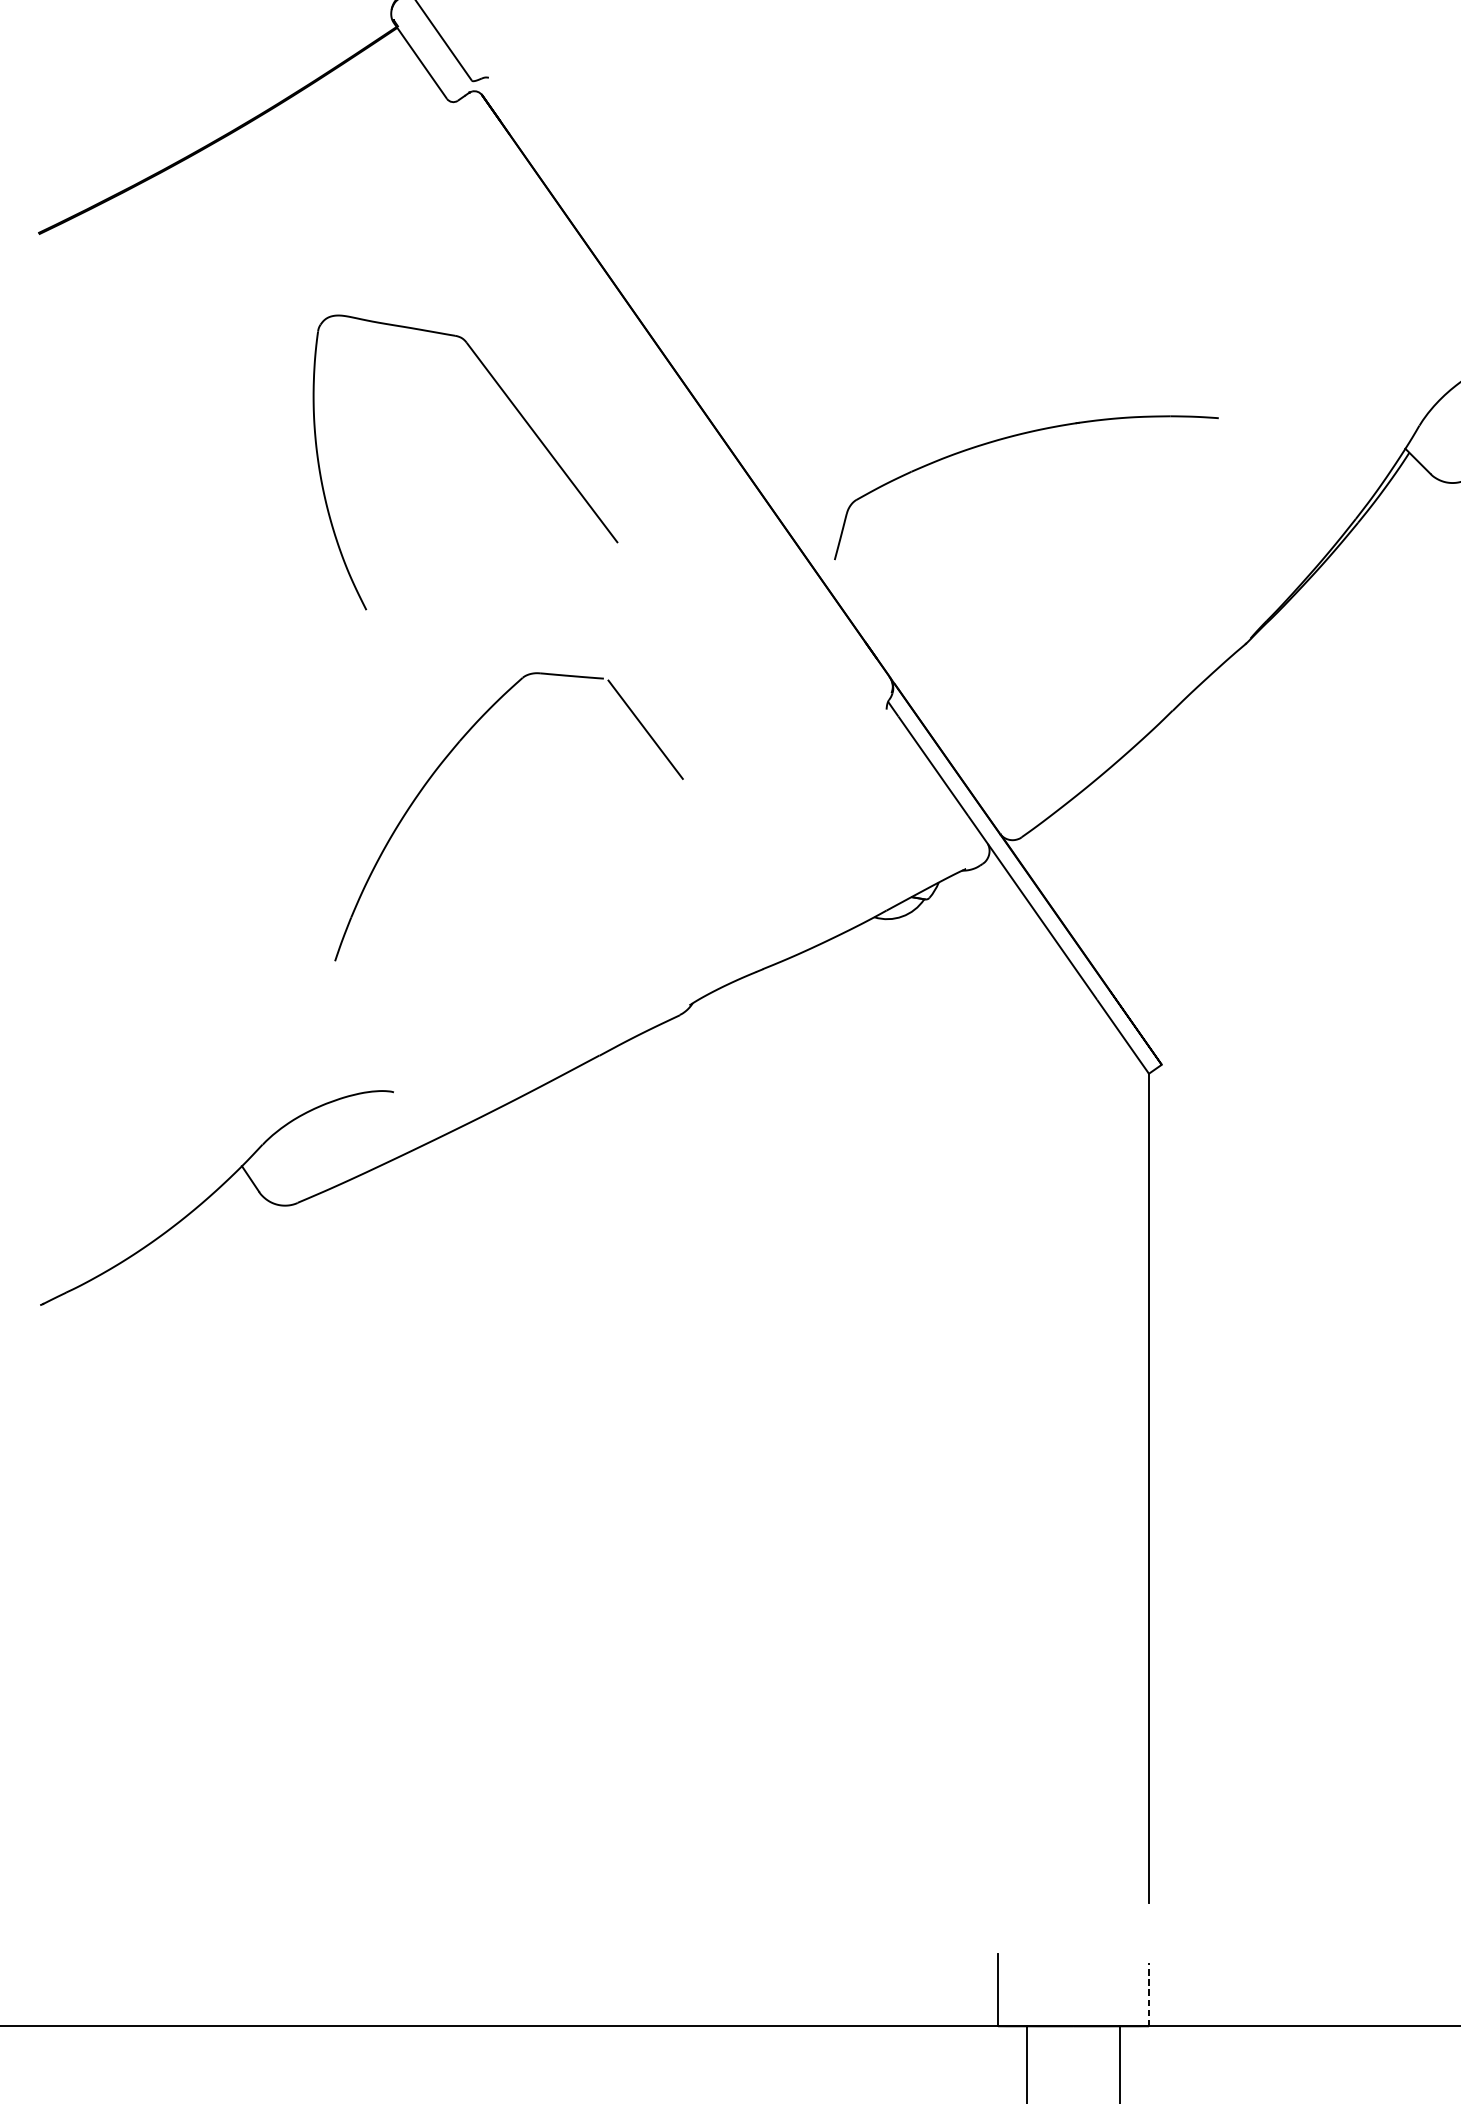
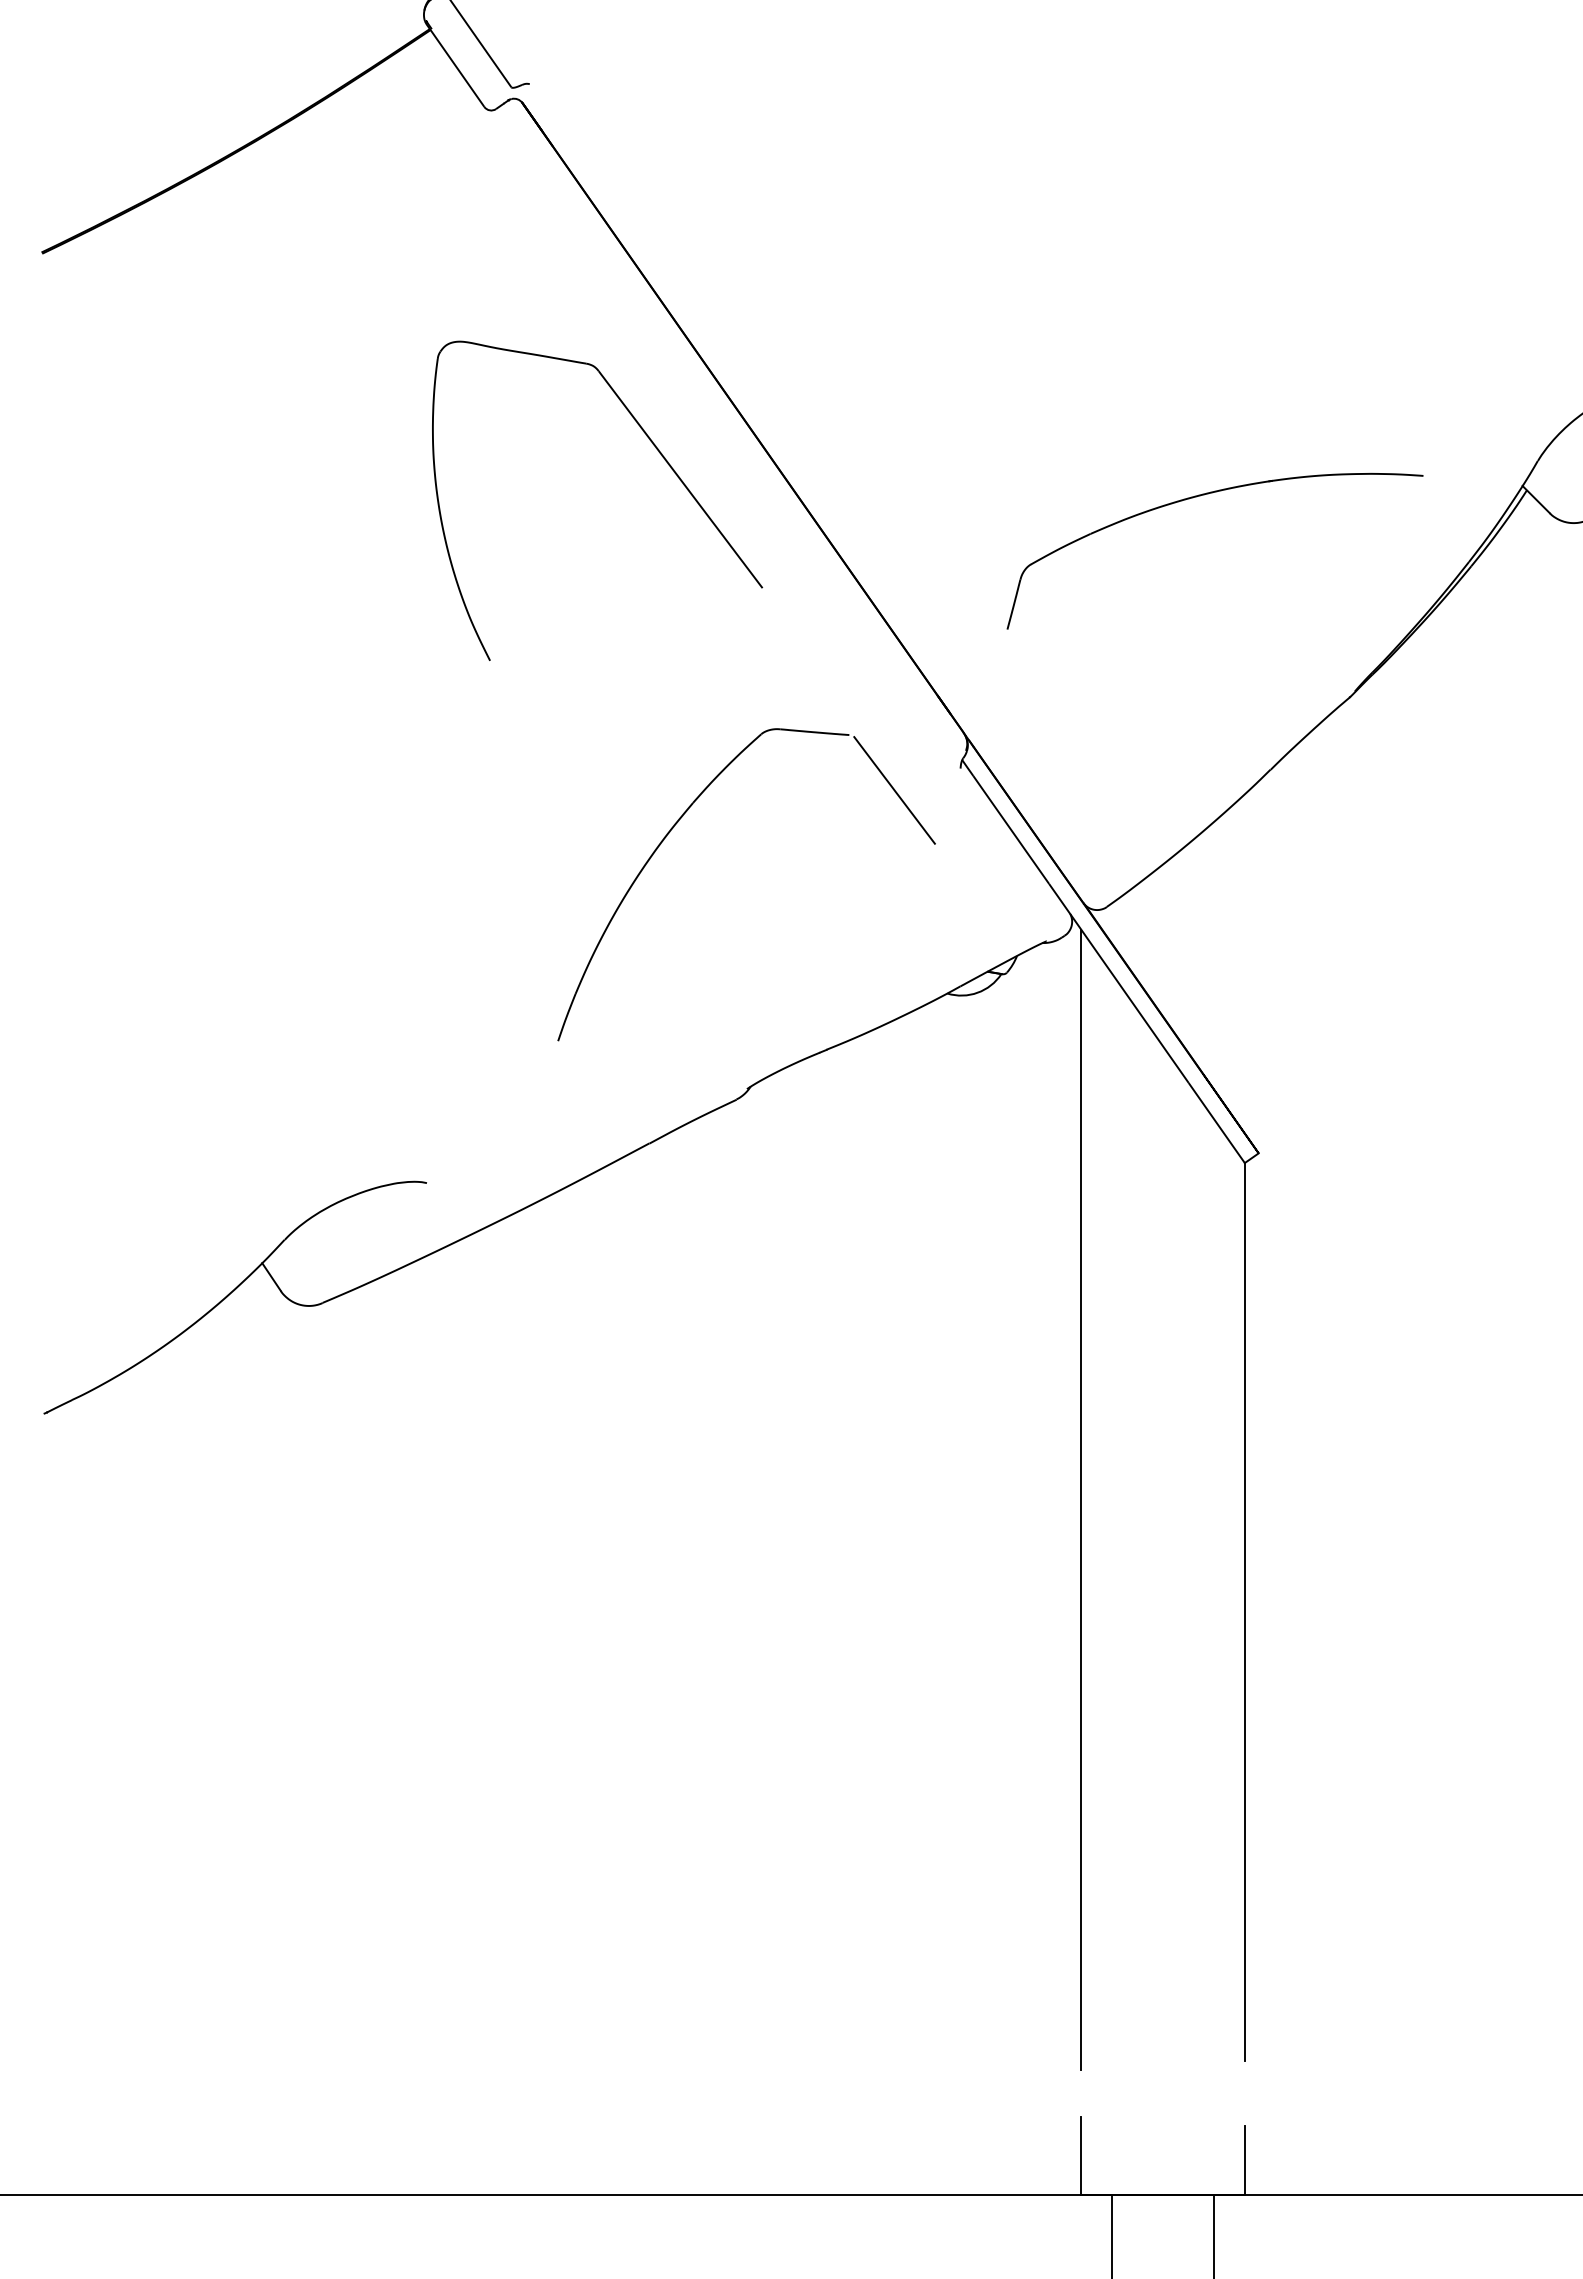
part: (521, 417) -> (658, 452), moved
part: (1012, 437) -> (1200, 496), moved
part: (442, 763) -> (674, 827), moved
line: (998, 1384) -> (1081, 1499), added
line: (1148, 1994) -> (1244, 2160), dashed -> solid

